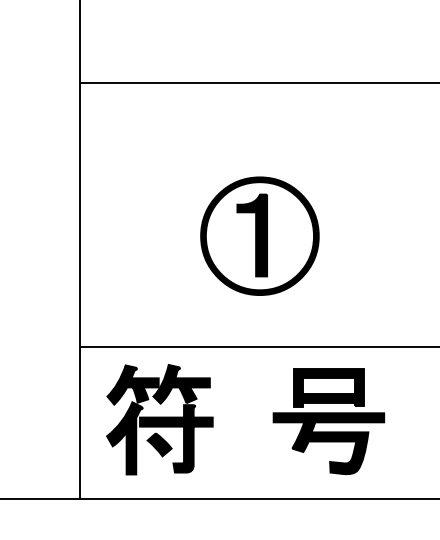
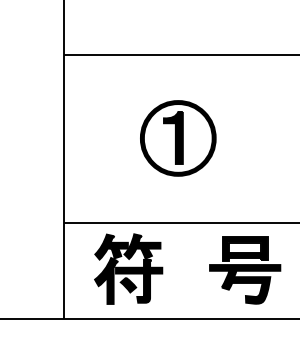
part: (260, 236) -> (178, 138), moved
part: (159, 418) -> (128, 268), moved
part: (329, 421) -> (245, 270), moved

